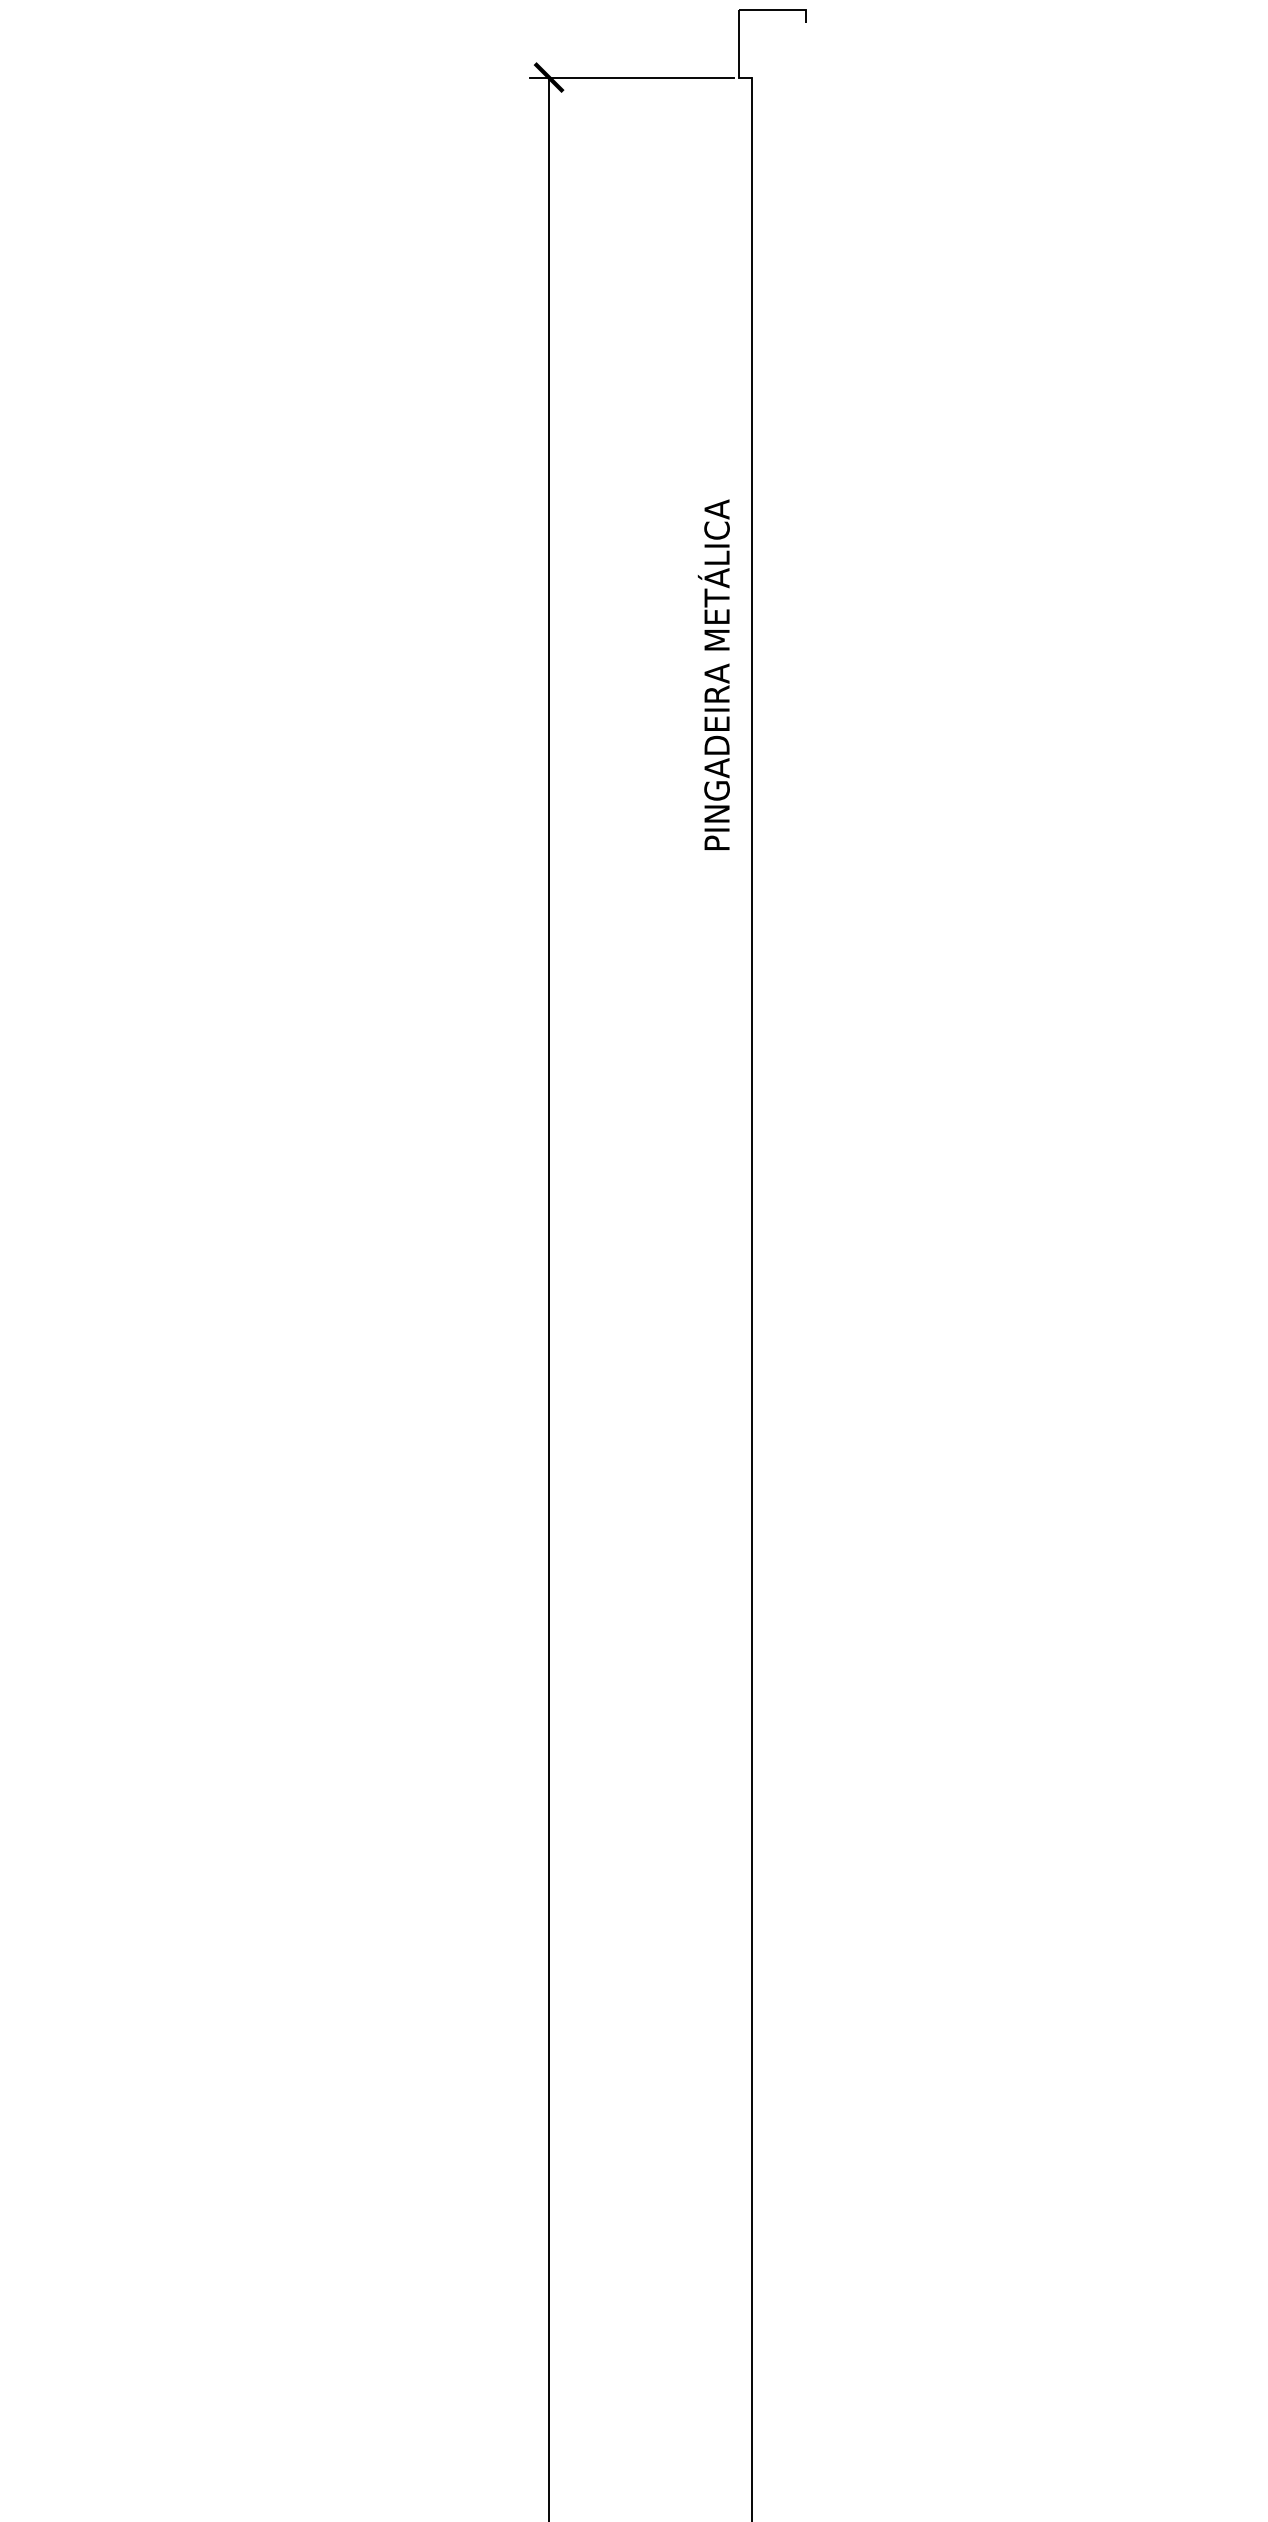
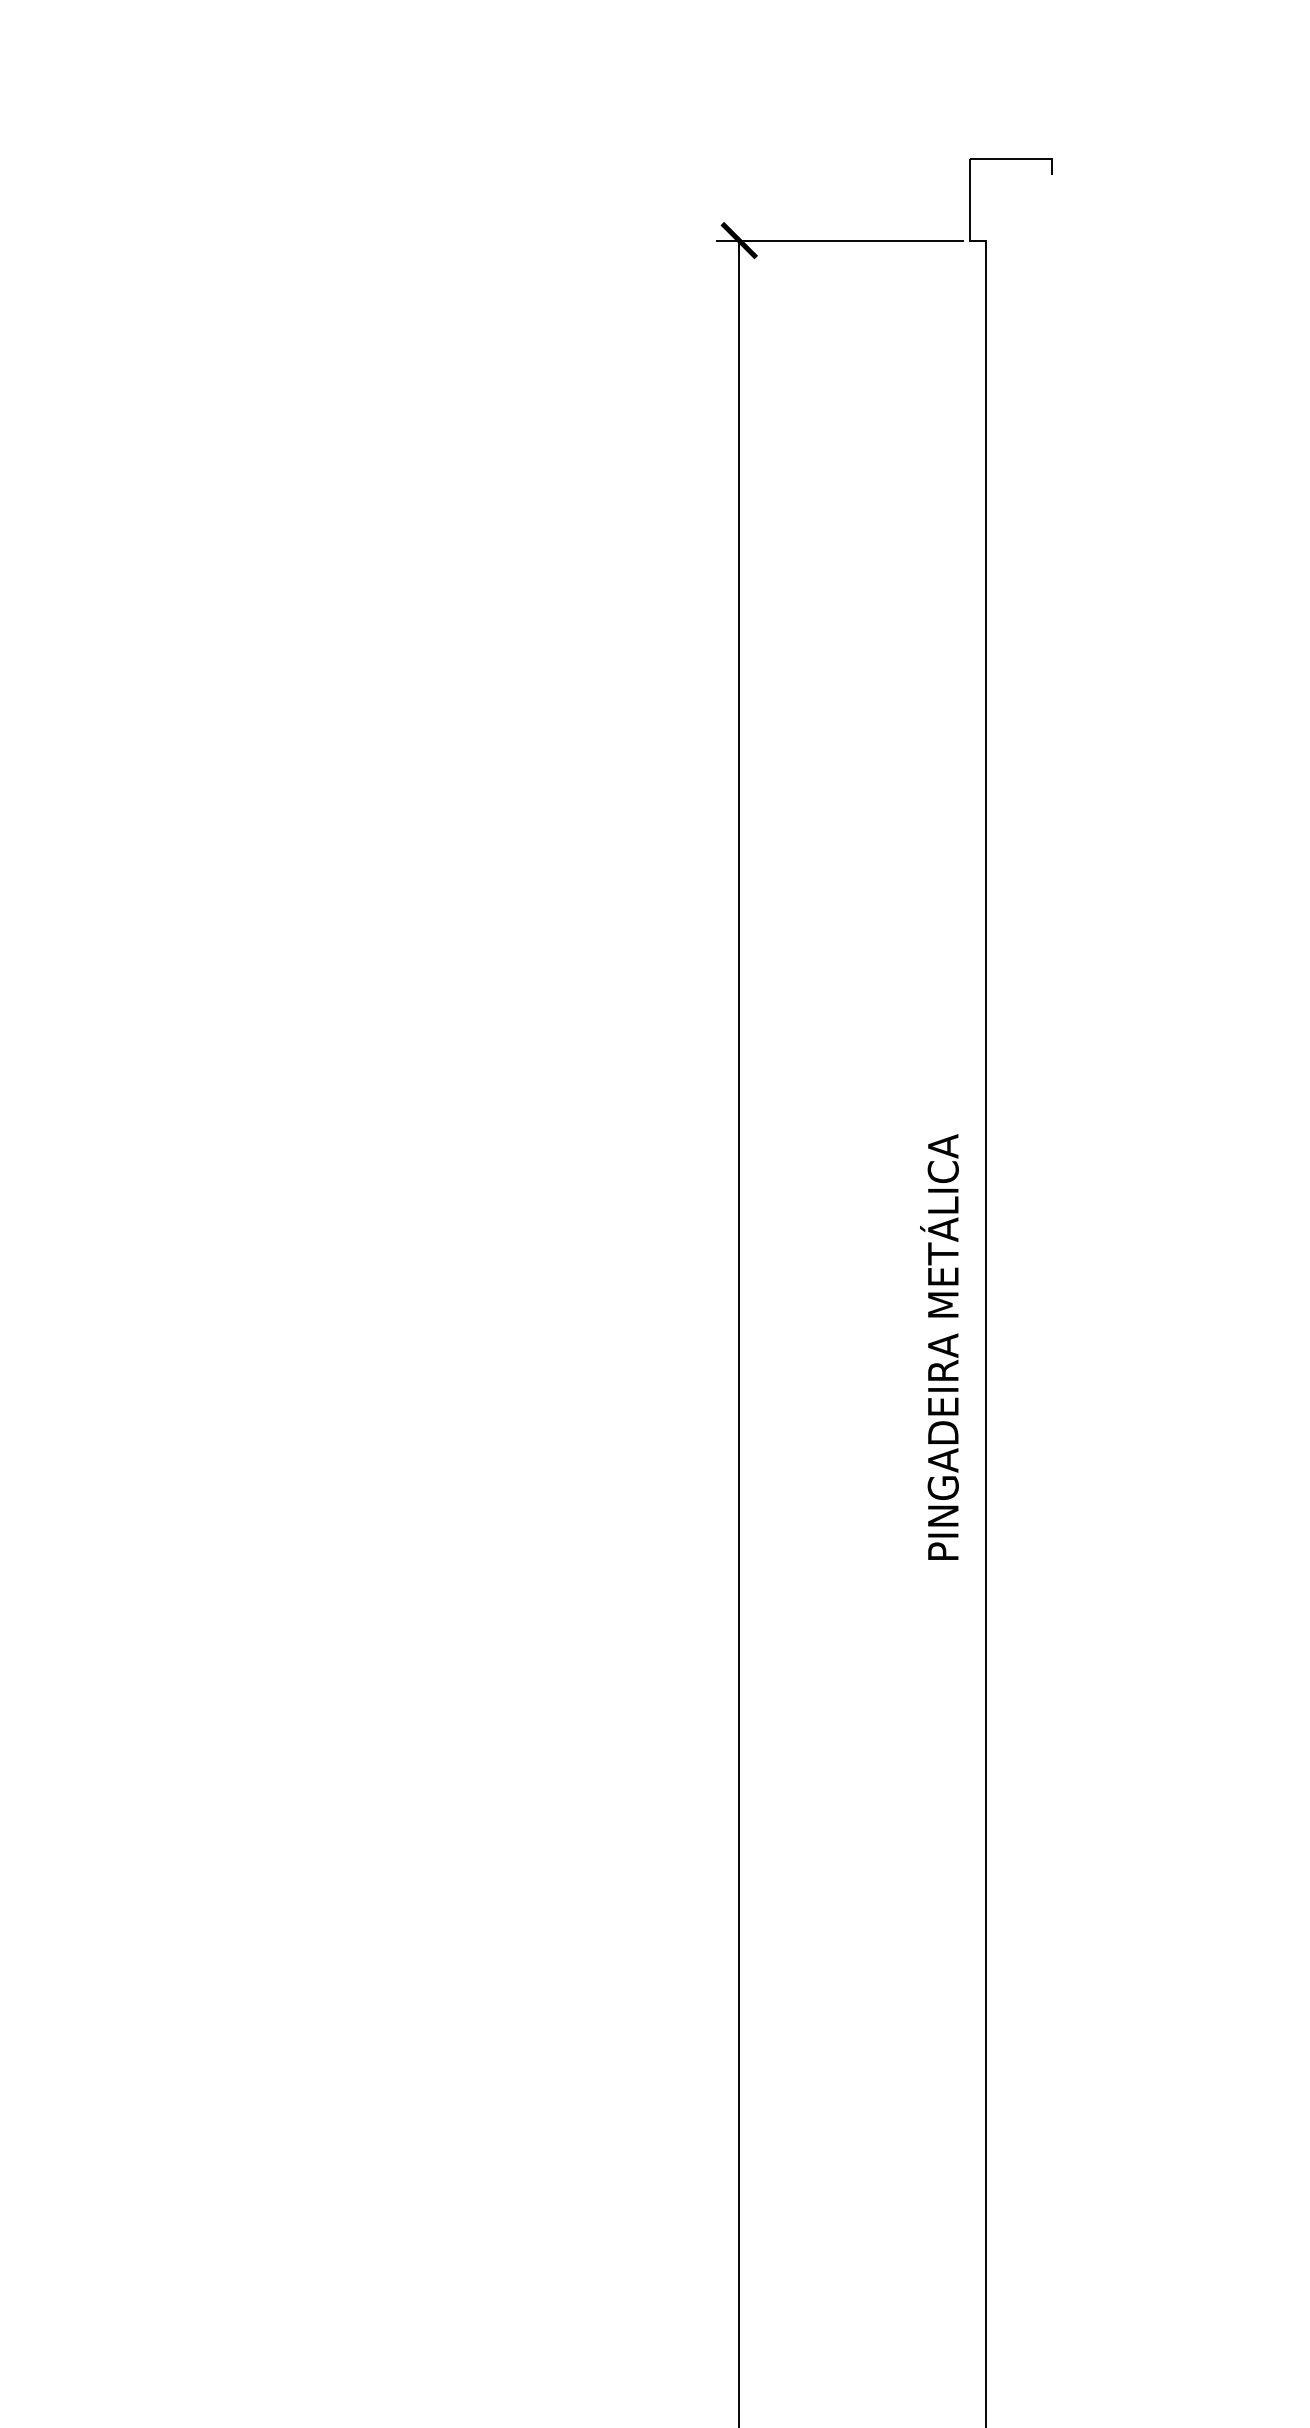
text: (713, 674) -> (938, 1346), moved

